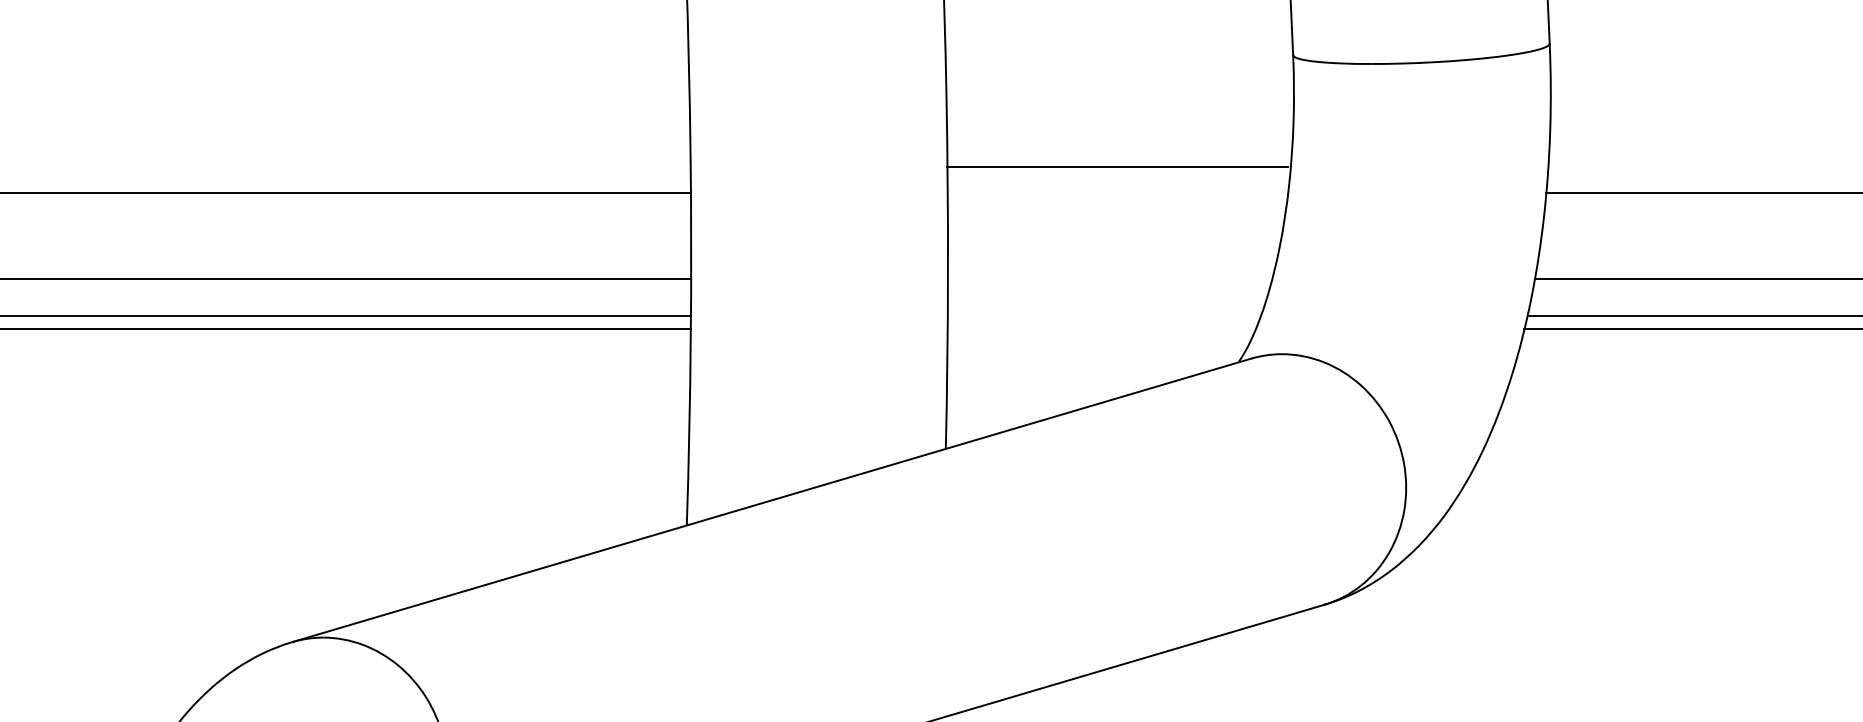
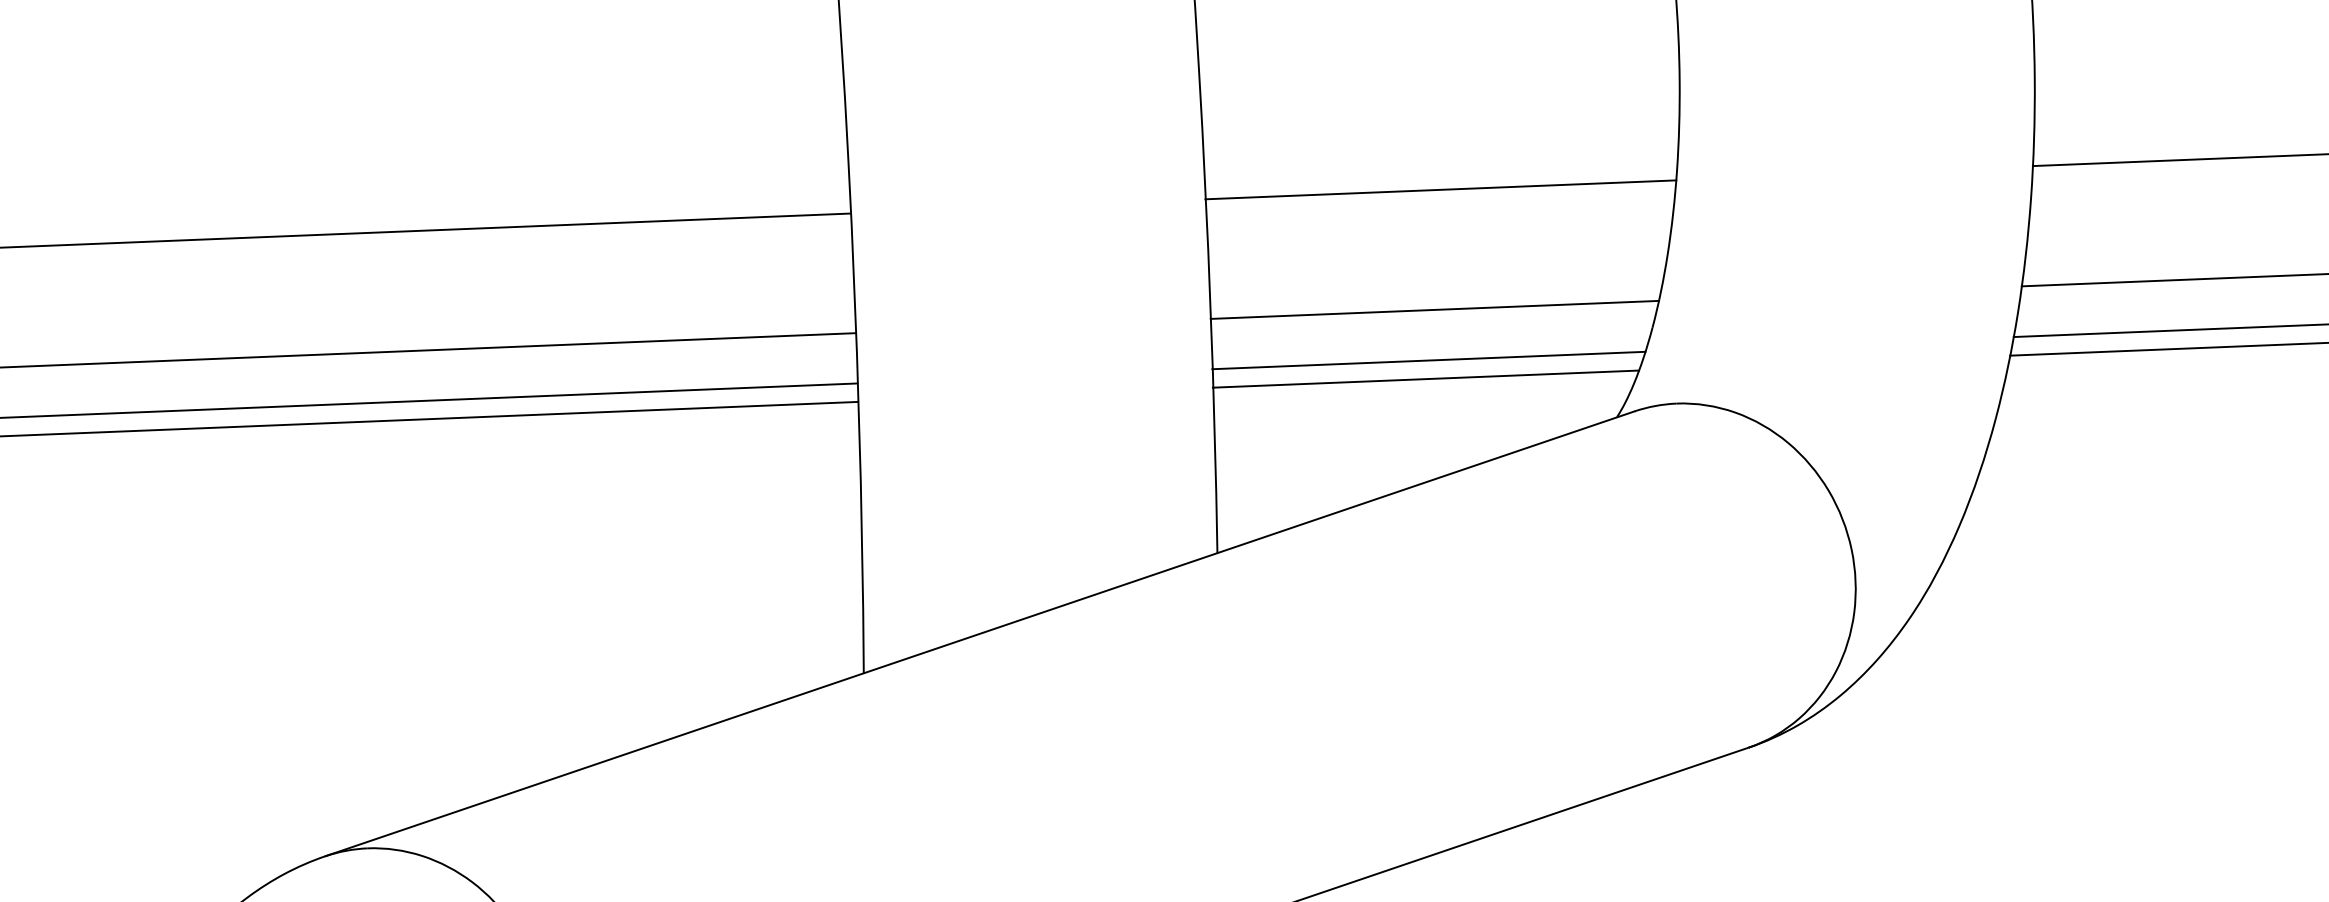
line: (1117, 166) -> (1440, 189), moved
line: (1109, 279) -> (1434, 309), added
line: (1104, 315) -> (1429, 359), added
line: (1101, 329) -> (1425, 379), added

